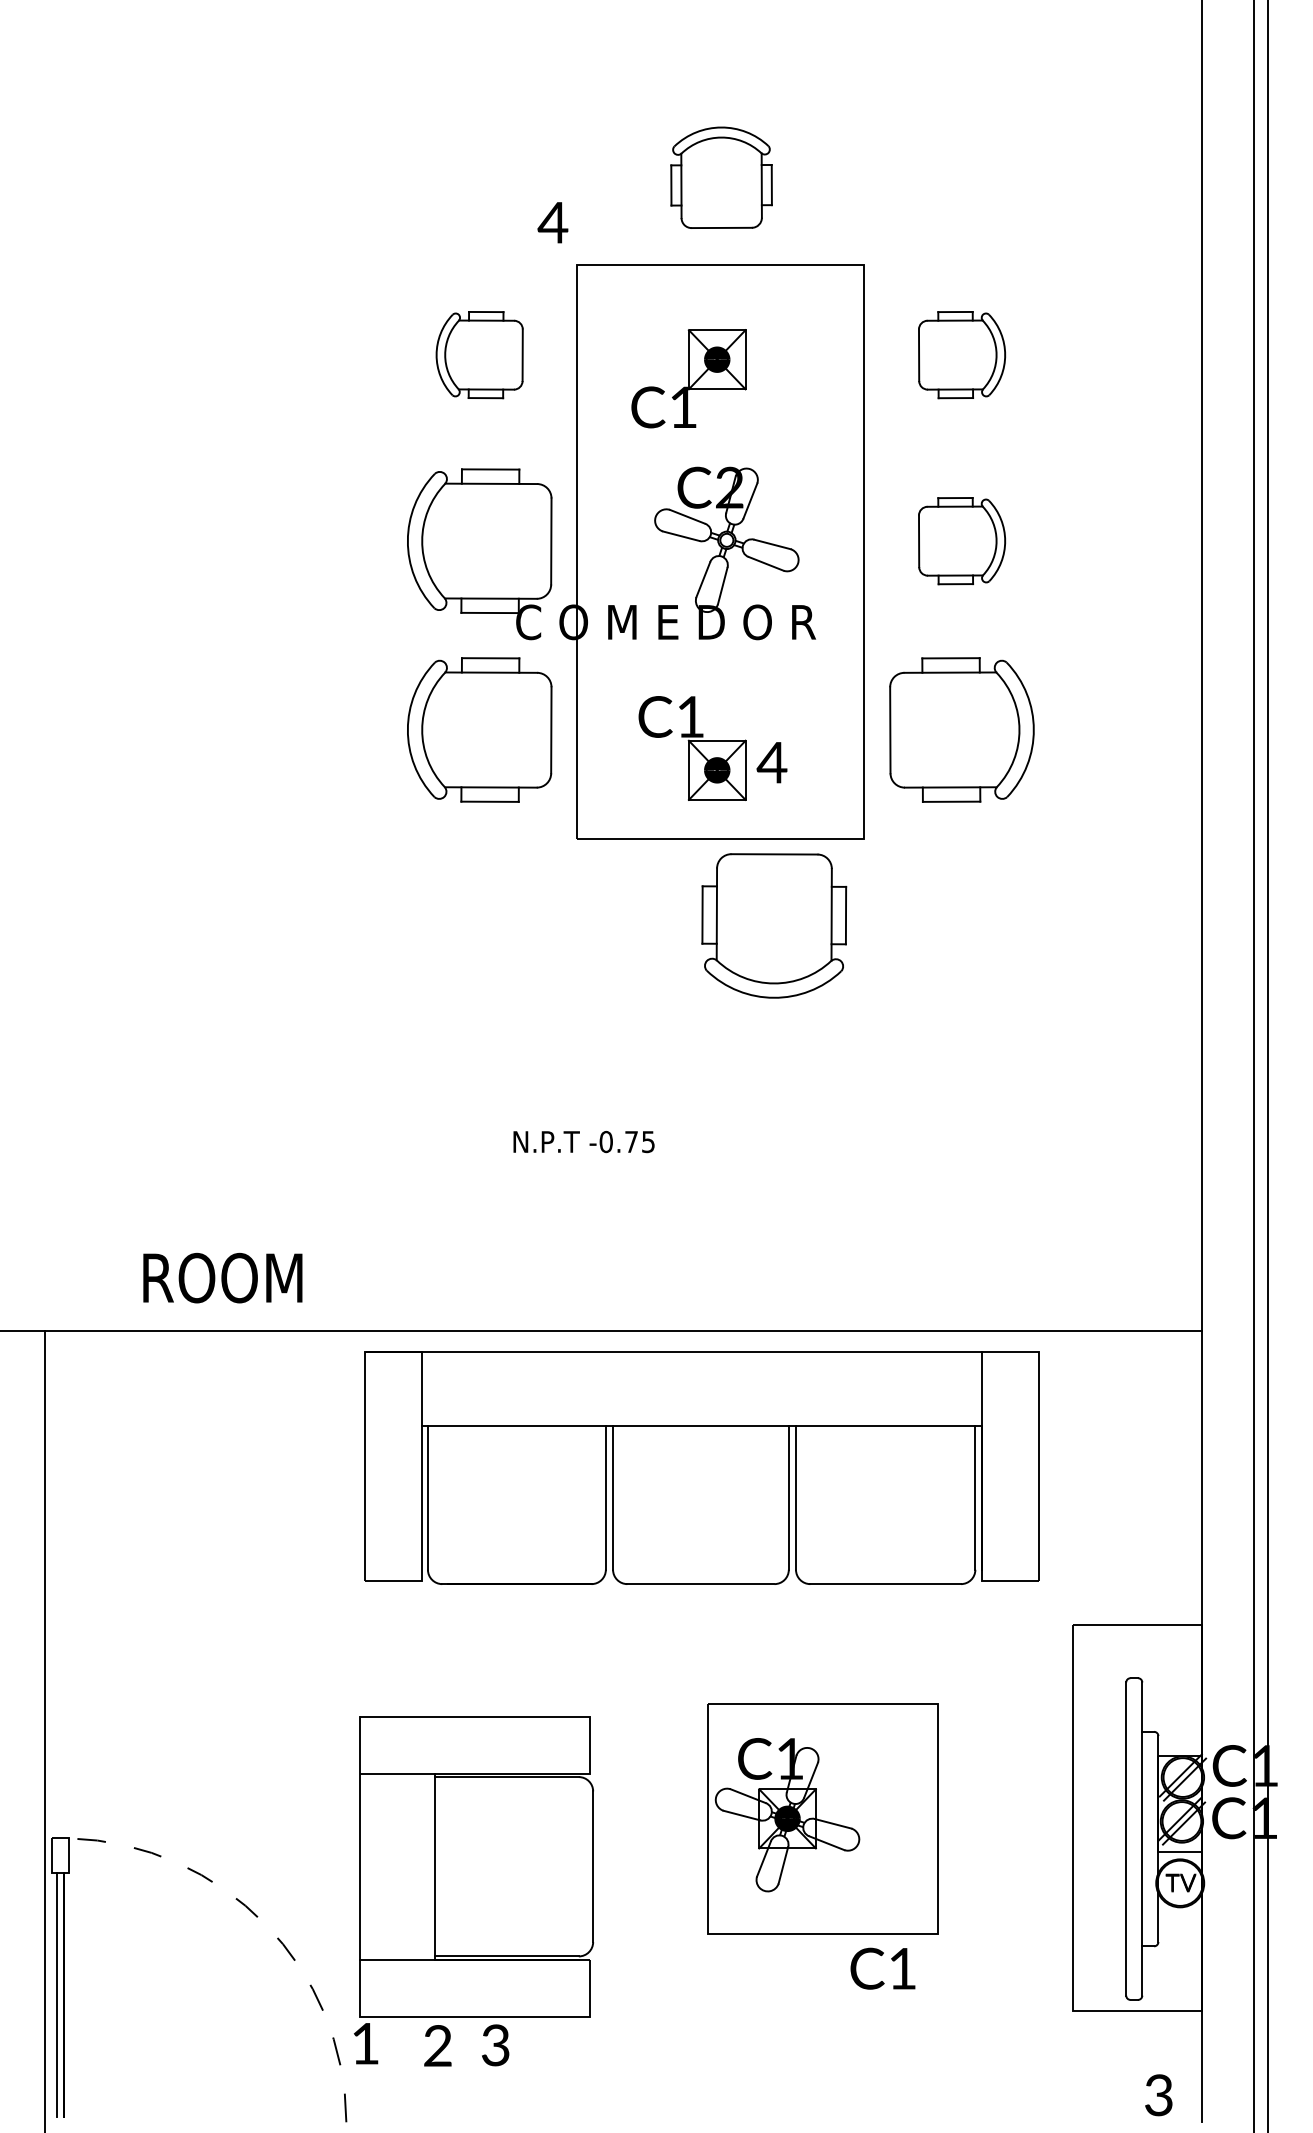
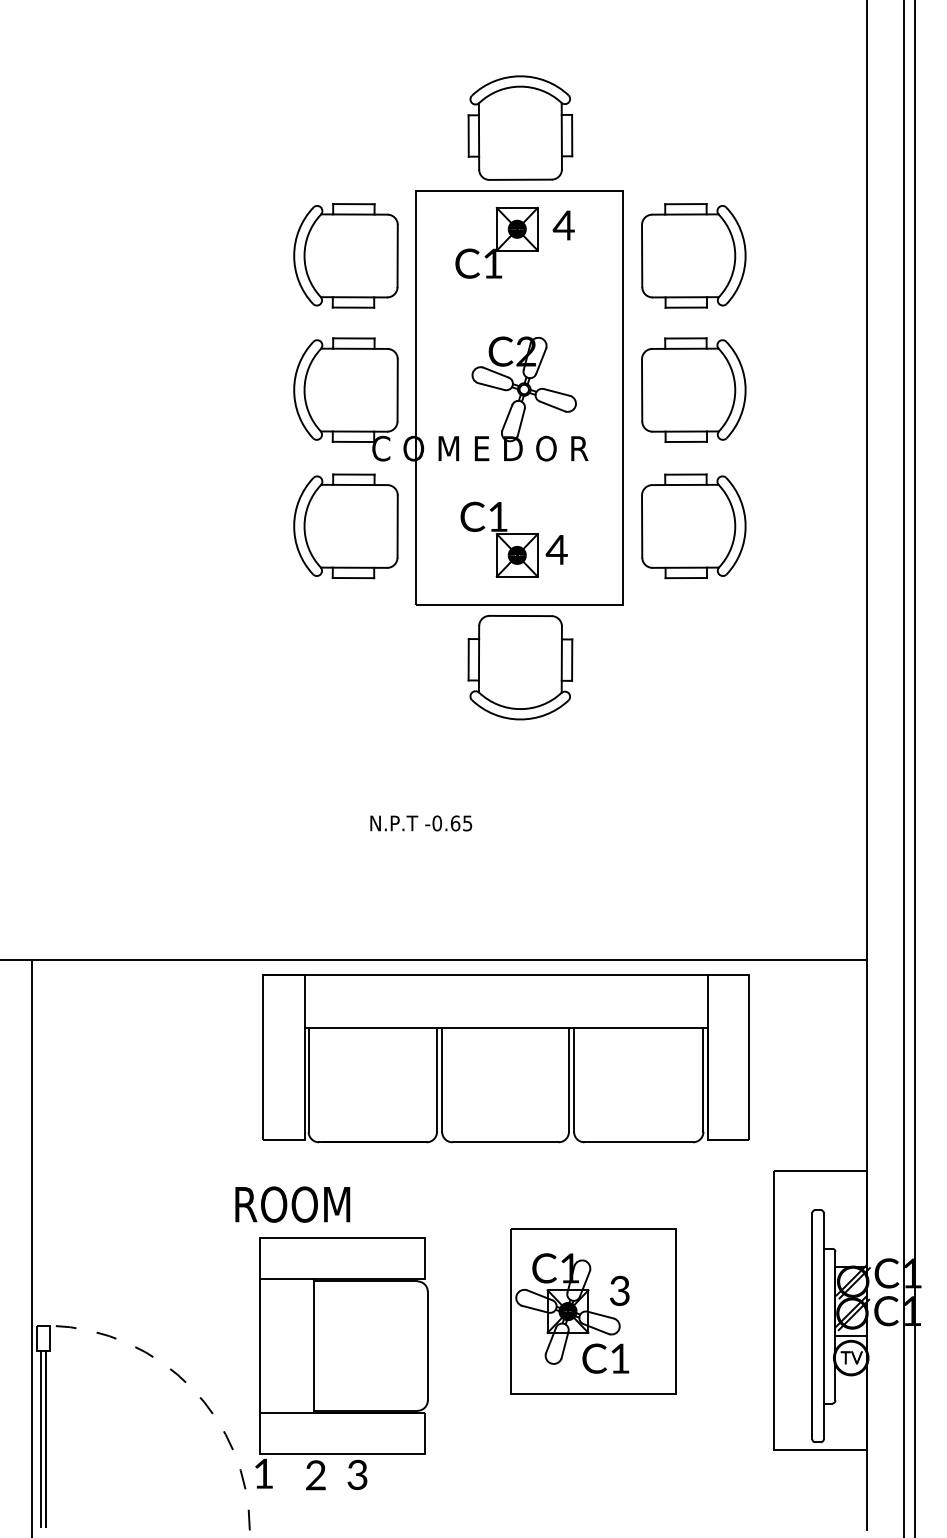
part: (721, 176) -> (520, 127), size x1.43
text: (552, 222) -> (563, 225), moved
part: (479, 354) -> (345, 255), size x1.67
part: (961, 354) -> (693, 255), size x1.67
part: (688, 378) -> (496, 242), moved
part: (961, 540) -> (693, 389), size x1.67
part: (774, 925) -> (520, 667), moved
text: (631, 1142) -> (455, 823), -0.75 -> -0.65
text: (222, 1277) -> (292, 1204), moved
text: (882, 1968) -> (605, 1358), moved
text: (1158, 2094) -> (619, 1290), moved

